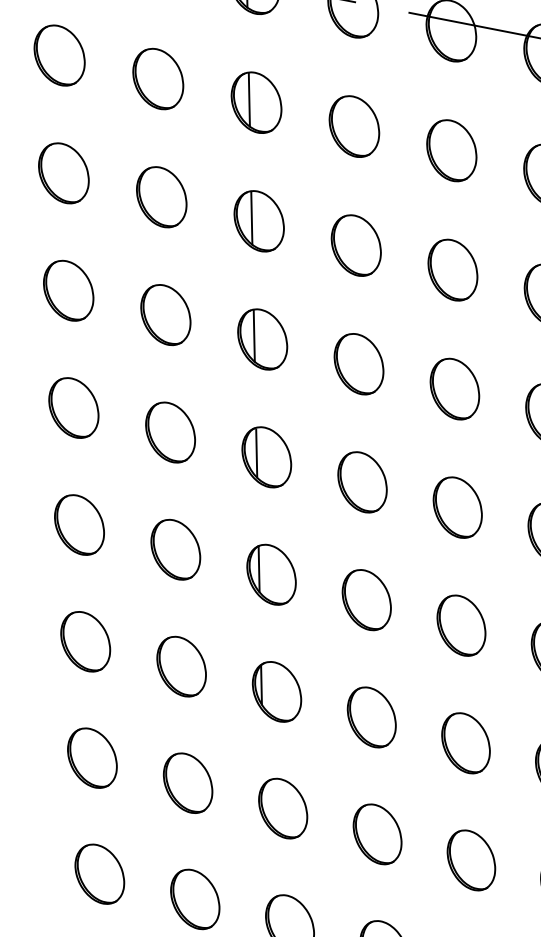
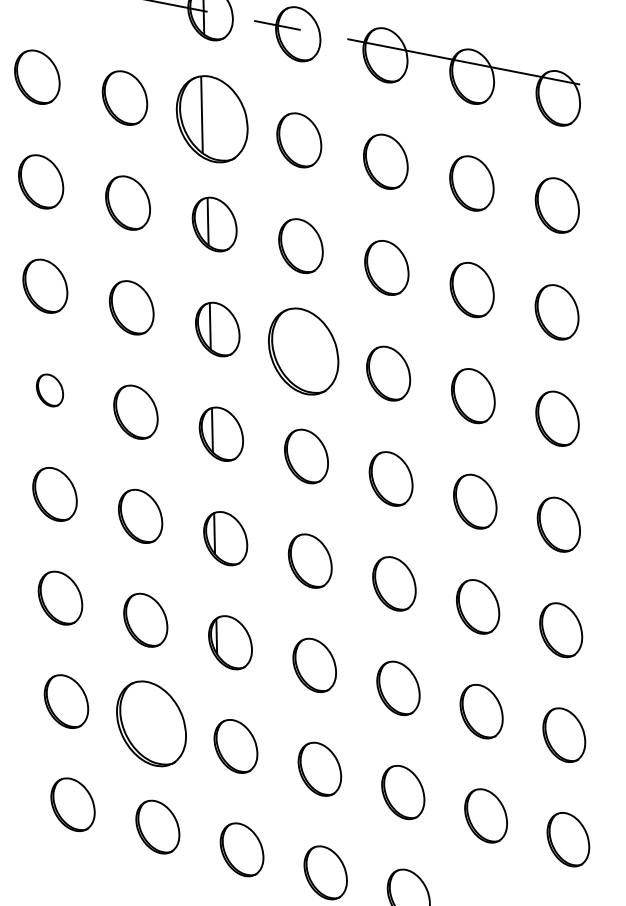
part: (256, 101) -> (212, 118), size x1.6
part: (358, 364) -> (302, 351), size x1.6
part: (73, 408) -> (49, 390), size x0.6
part: (188, 782) -> (151, 723), size x1.6

